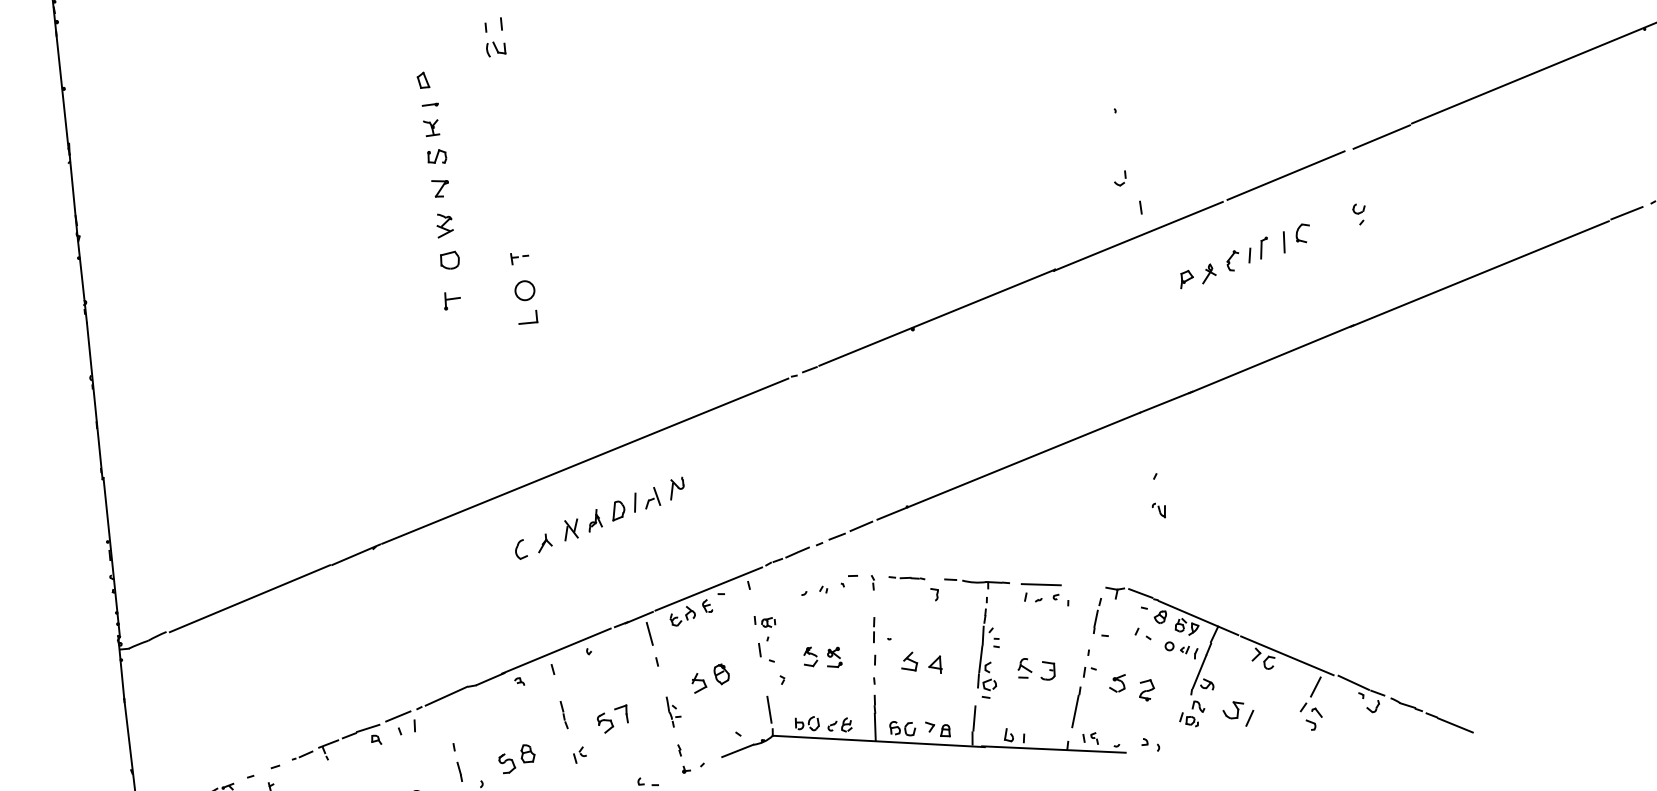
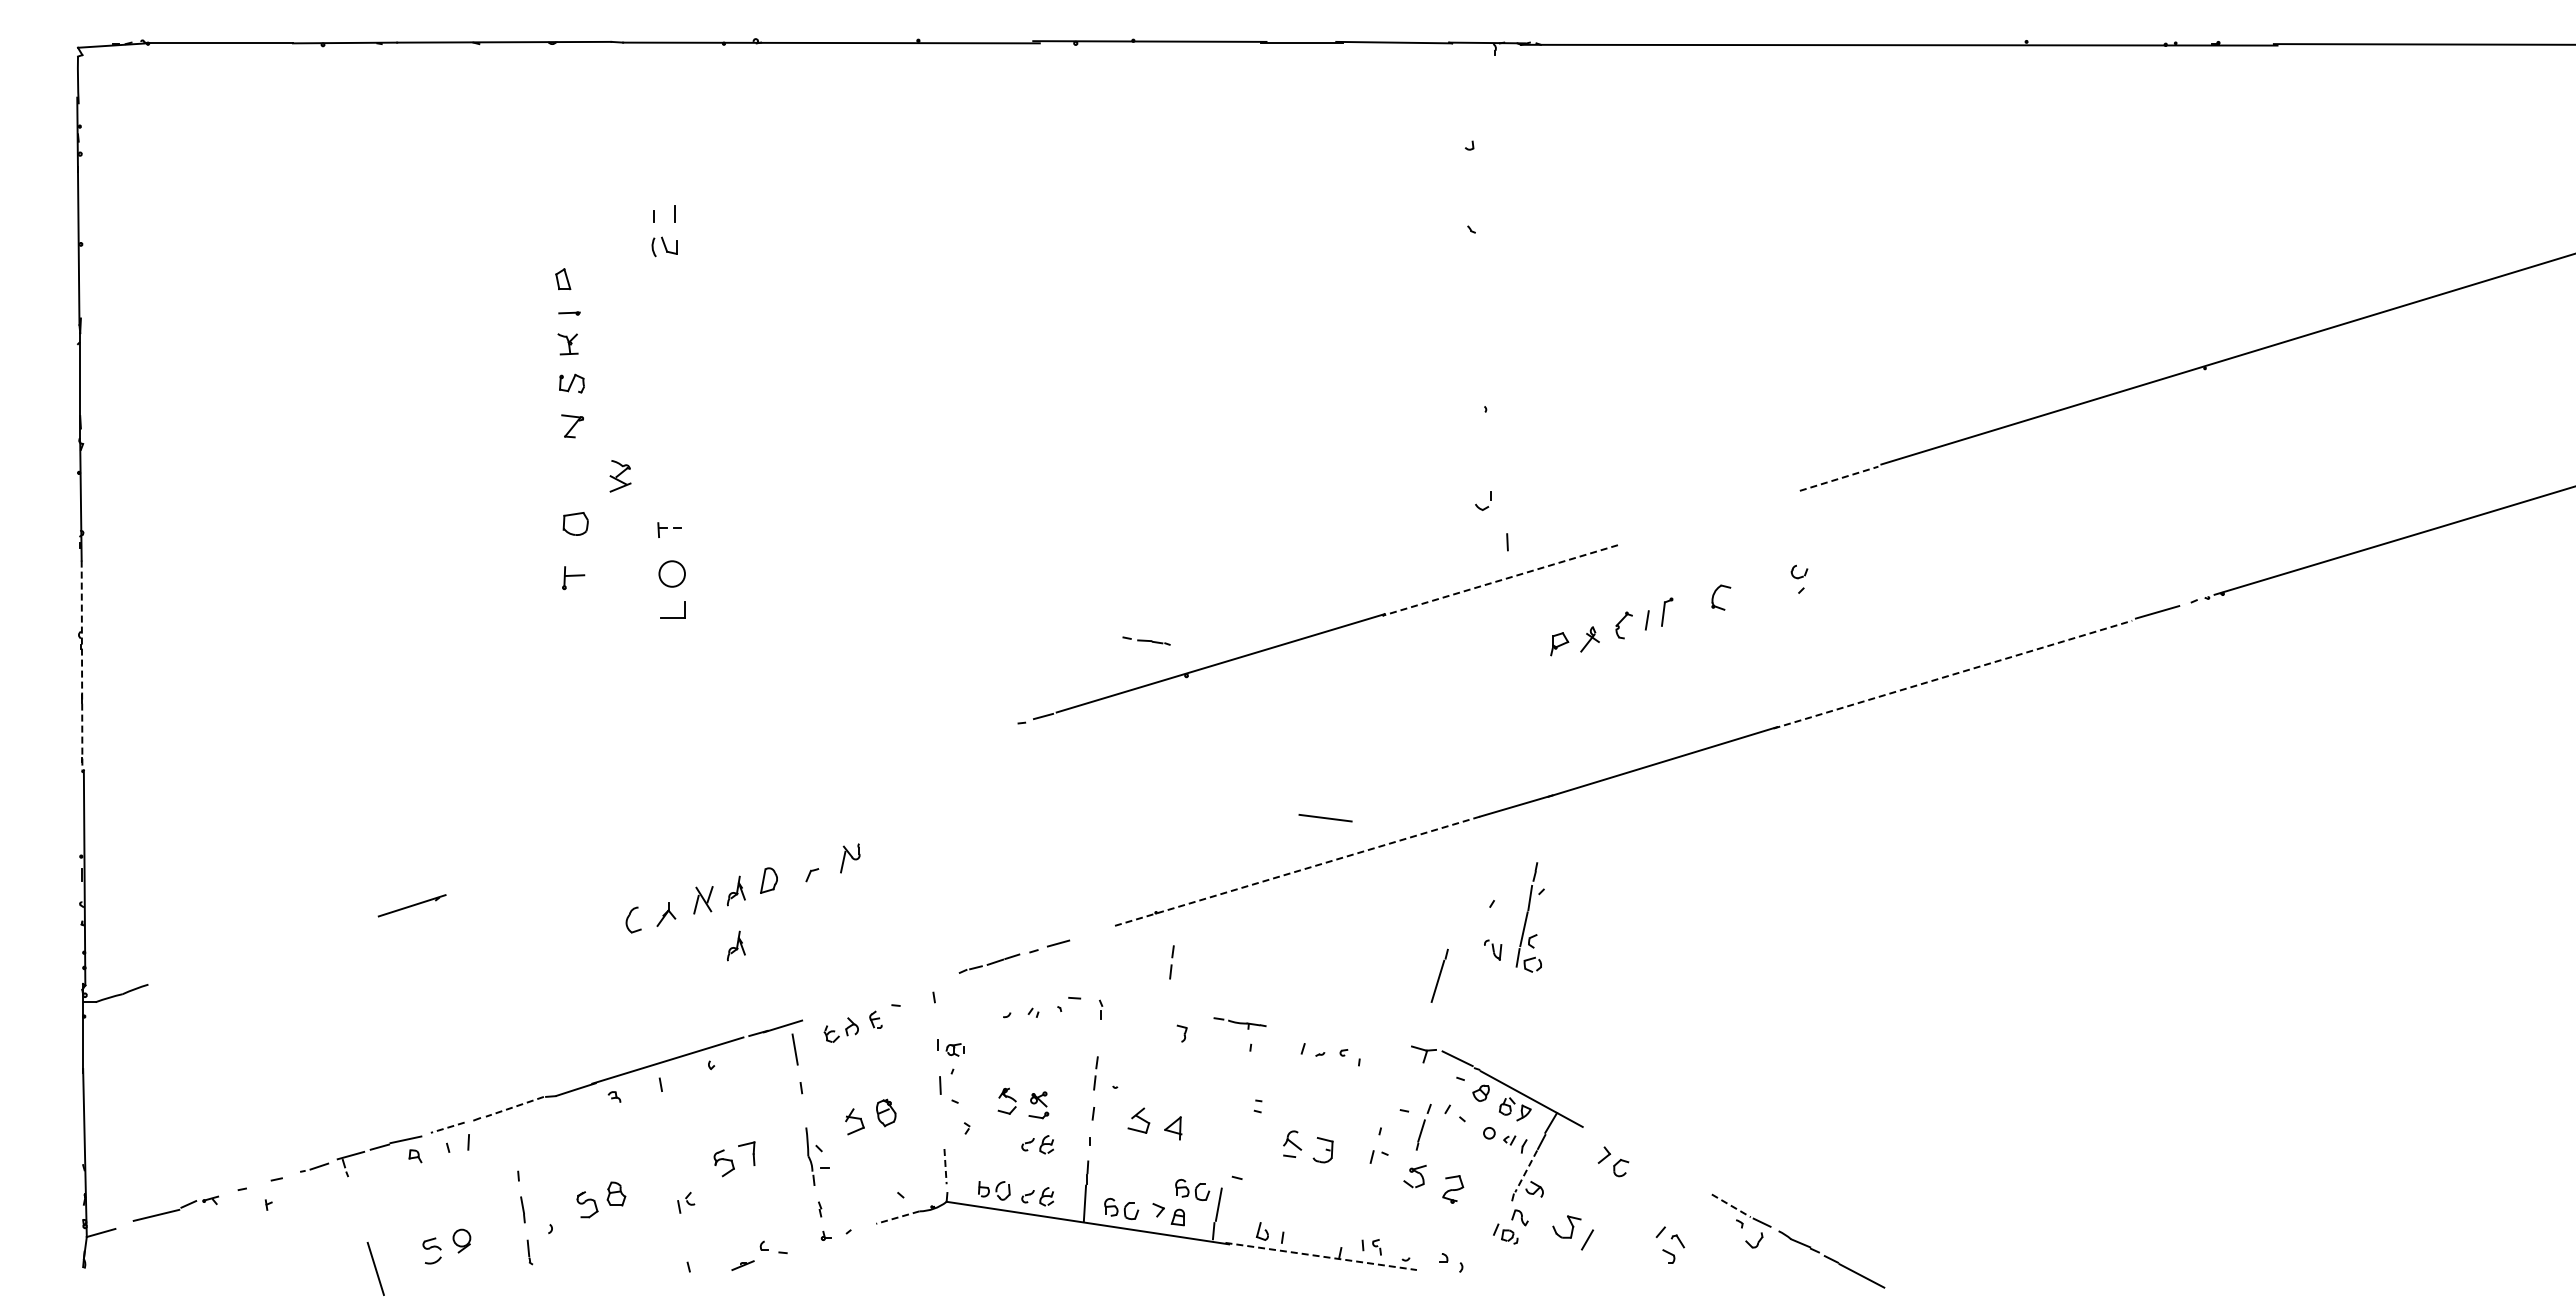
line: (1382, 136) -> (1839, 478), solid -> dashed
line: (1285, 175) -> (1705, 517), removed
part: (444, 225) -> (620, 476), moved
line: (1138, 236) -> (1500, 580), solid -> dashed
line: (1283, 241) -> (1694, 606), removed
line: (1480, 273) -> (1953, 674), solid -> dashed
line: (95, 401) -> (82, 666), solid -> dashed
line: (584, 460) -> (730, 809), removed
line: (1008, 466) -> (1297, 871), solid -> dashed
line: (657, 496) -> (822, 866), removed
line: (635, 502) -> (792, 871), removed
line: (861, 526) -> (1092, 932), removed
line: (922, 544) -> (1171, 964), added
part: (598, 561) -> (735, 945), added
part: (906, 577) -> (1146, 640), moved
part: (976, 582) -> (1239, 1023), size x0.6
line: (1041, 584) -> (1325, 818), moved
line: (708, 589) -> (879, 997), removed
line: (249, 598) -> (263, 950), removed
part: (1097, 616) -> (1423, 1127), moved
part: (984, 650) -> (1529, 917), moved
line: (1287, 656) -> (1645, 1161), removed
line: (1199, 672) -> (1526, 1171), solid -> dashed
line: (1353, 682) -> (1731, 1205), solid -> dashed
part: (835, 686) -> (1037, 1144), added
line: (1315, 687) -> (1679, 1206), removed
line: (446, 696) -> (514, 1106), solid -> dashed
line: (1076, 707) -> (1439, 975), moved
line: (769, 709) -> (945, 1166), solid -> dashed
part: (953, 709) -> (1192, 1189), added
part: (673, 711) -> (817, 1156), size x1.4
part: (563, 715) -> (669, 1147), removed
line: (398, 716) -> (447, 1127), solid -> dashed
line: (1054, 749) -> (1321, 1256), solid -> dashed
line: (737, 750) -> (897, 1217), solid -> dashed

